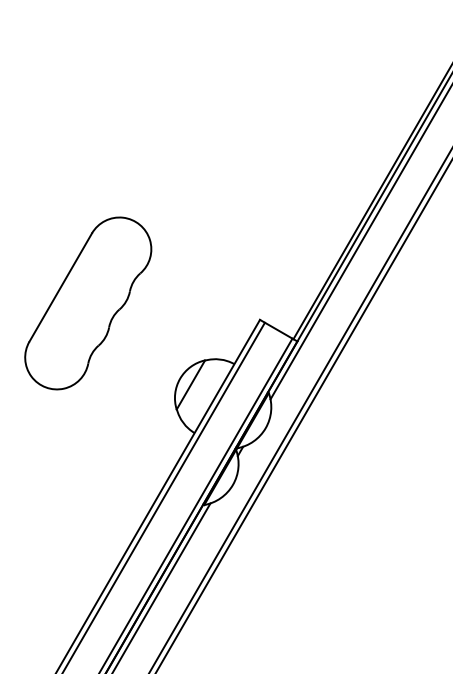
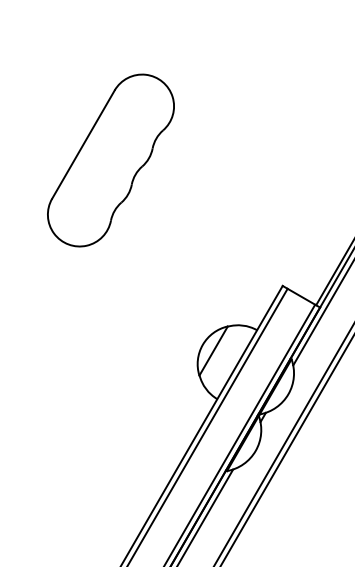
part: (88, 303) -> (111, 160), moved

